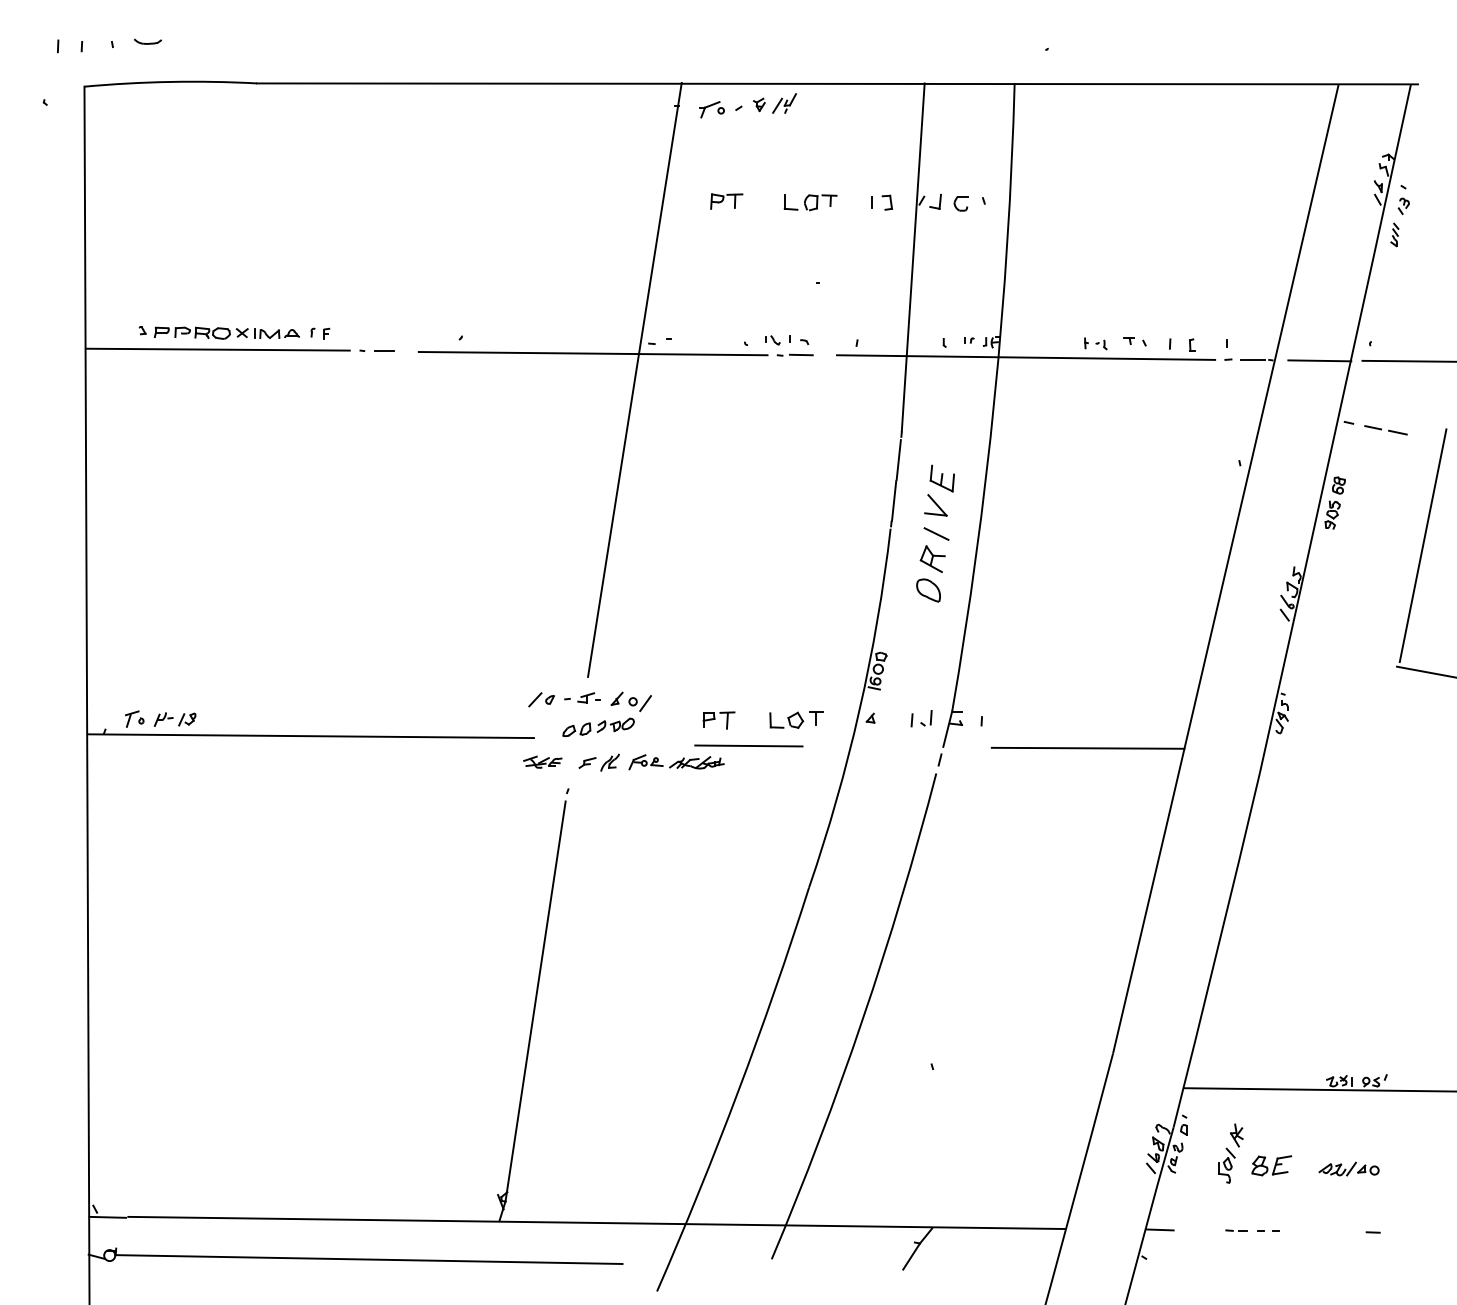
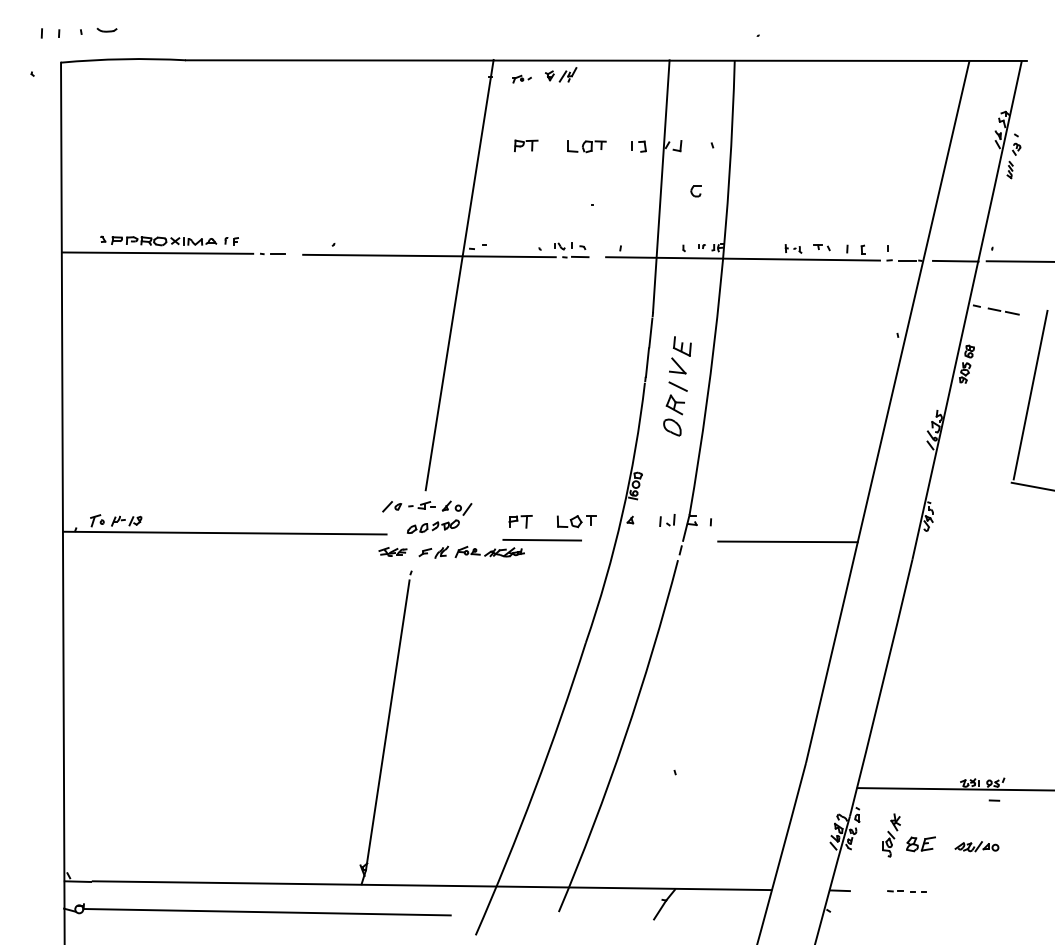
part: (720, 108) -> (521, 78), size x0.6
part: (960, 203) -> (695, 191), moved
line: (1373, 1232) -> (994, 800), moved

